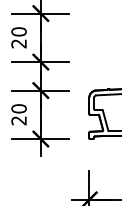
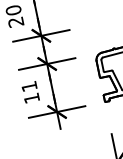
text: (18, 114) -> (29, 92), 20 -> 11

